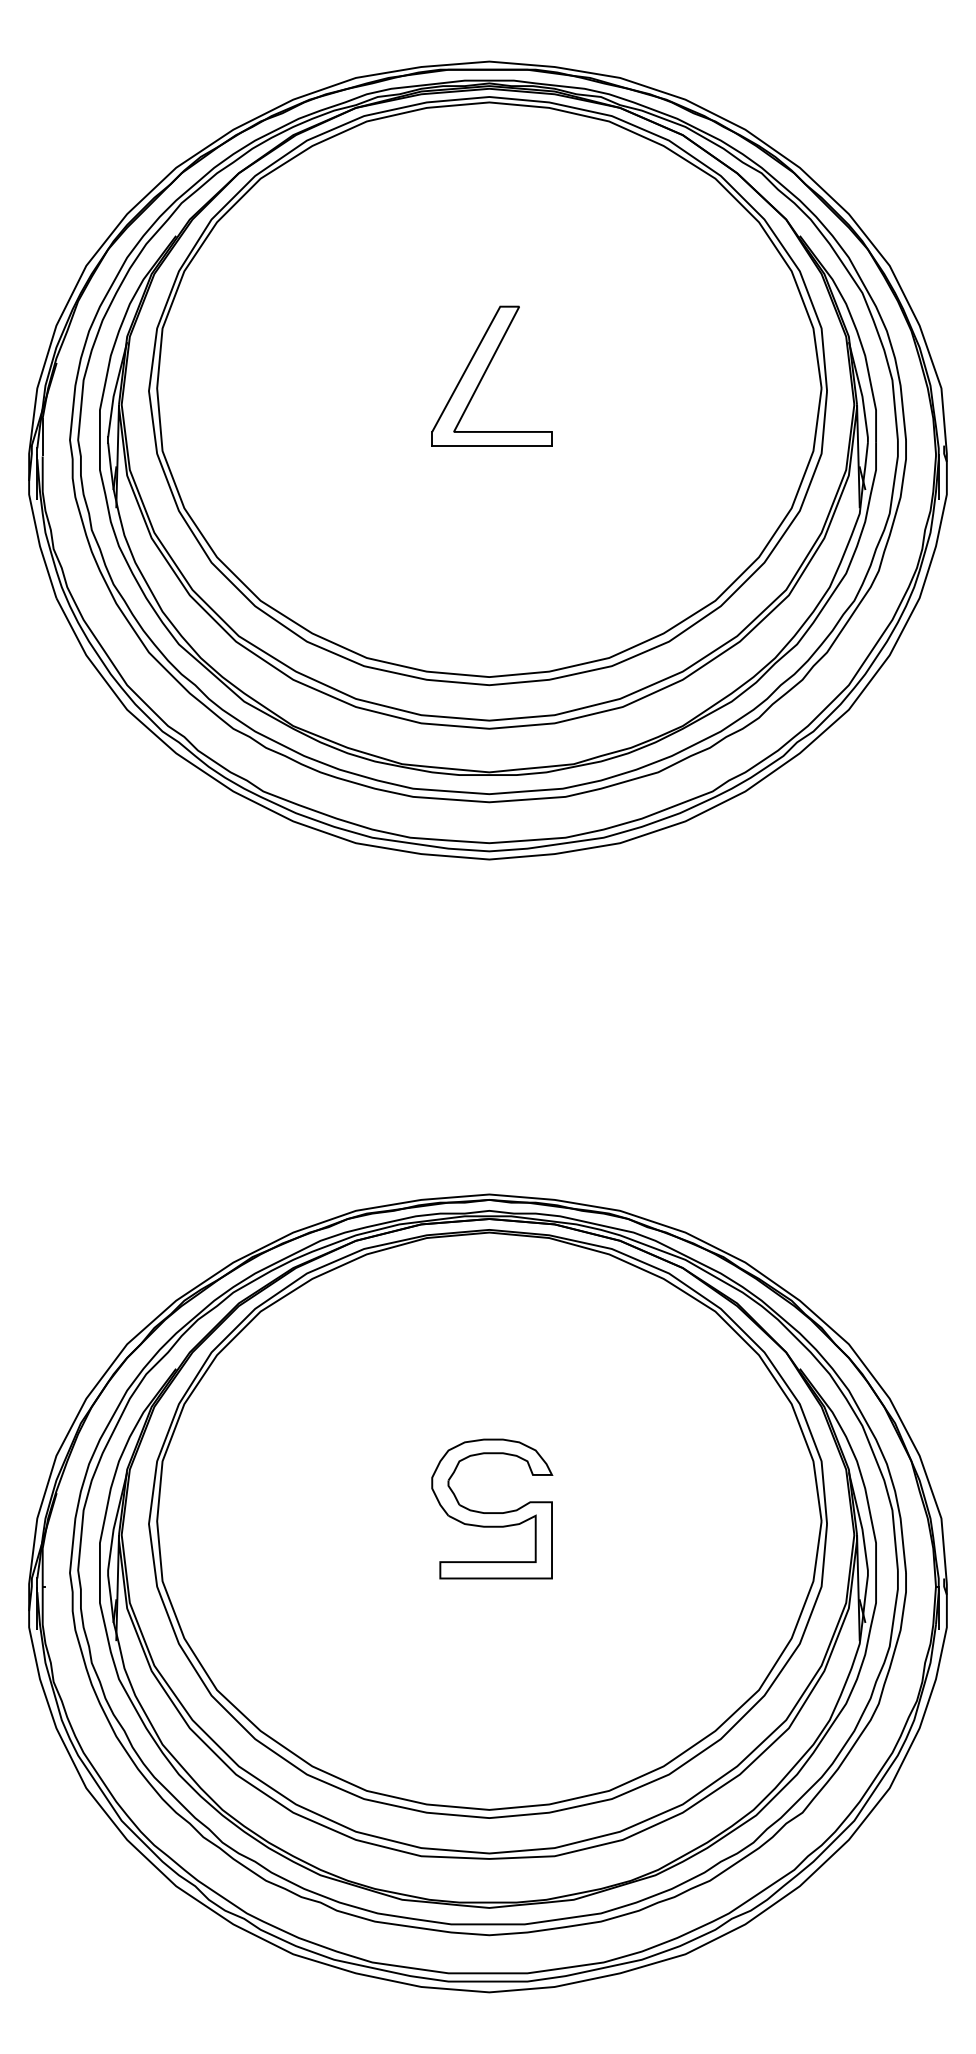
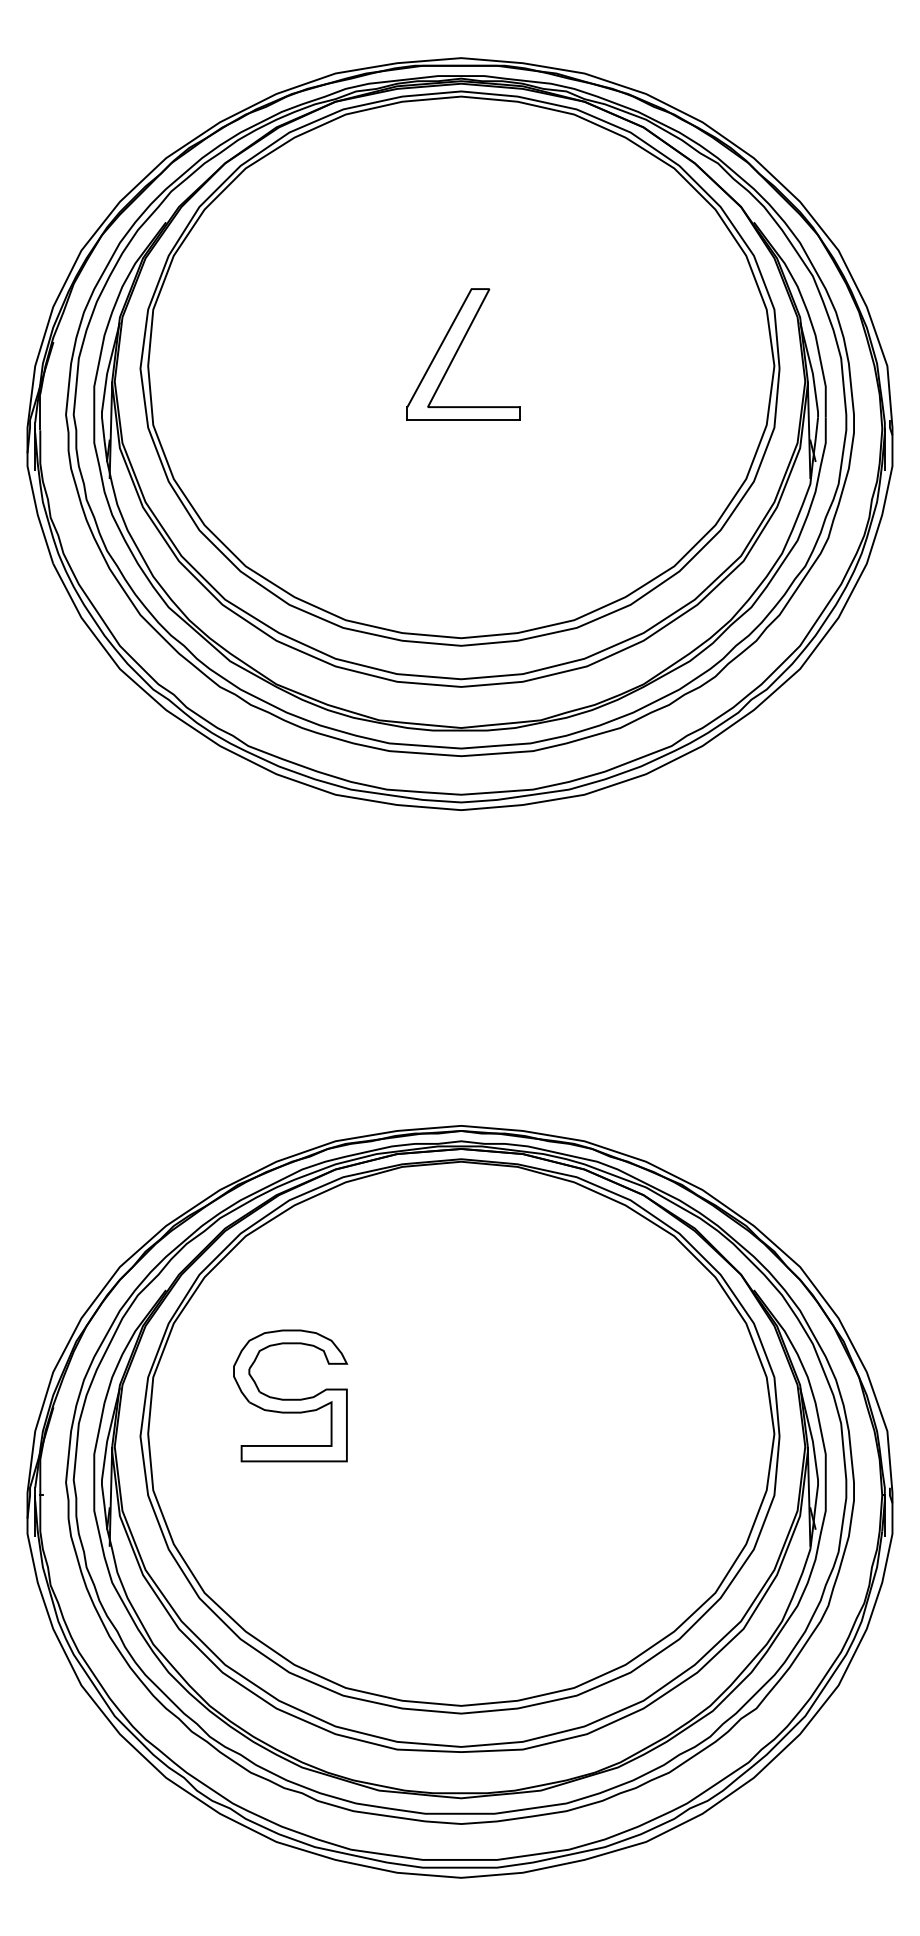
part: (492, 1508) -> (290, 1395), moved

